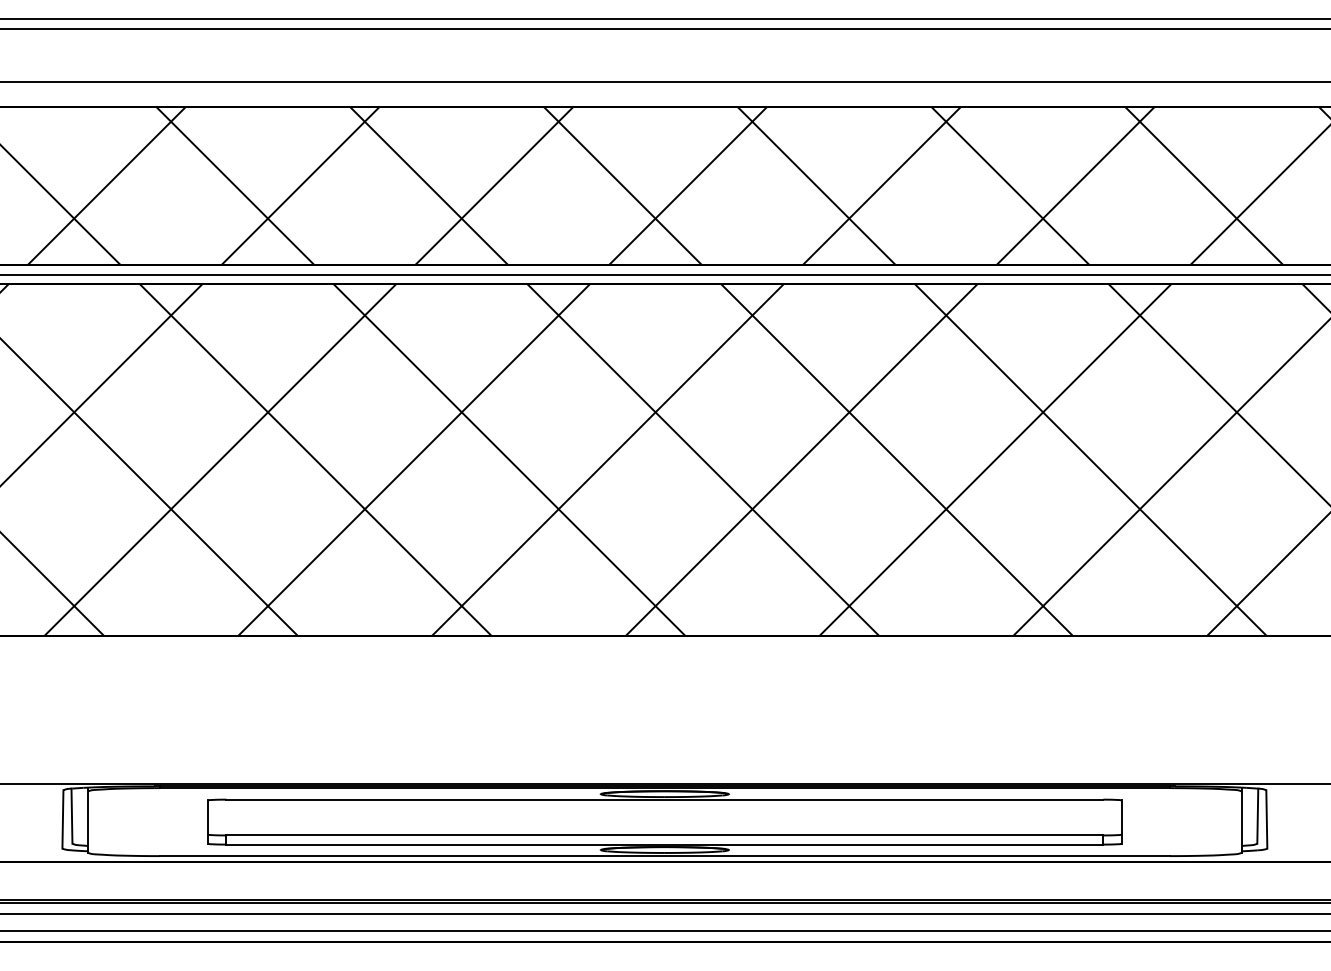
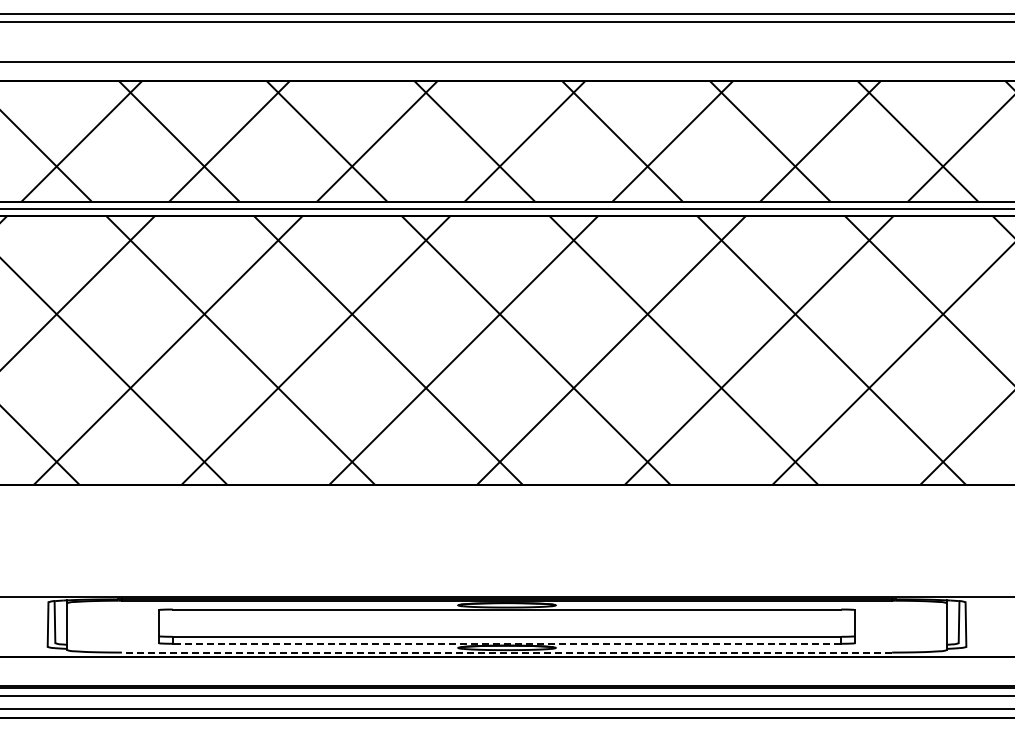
line: (664, 844) -> (506, 643), solid -> dashed
line: (664, 856) -> (506, 652), solid -> dashed

